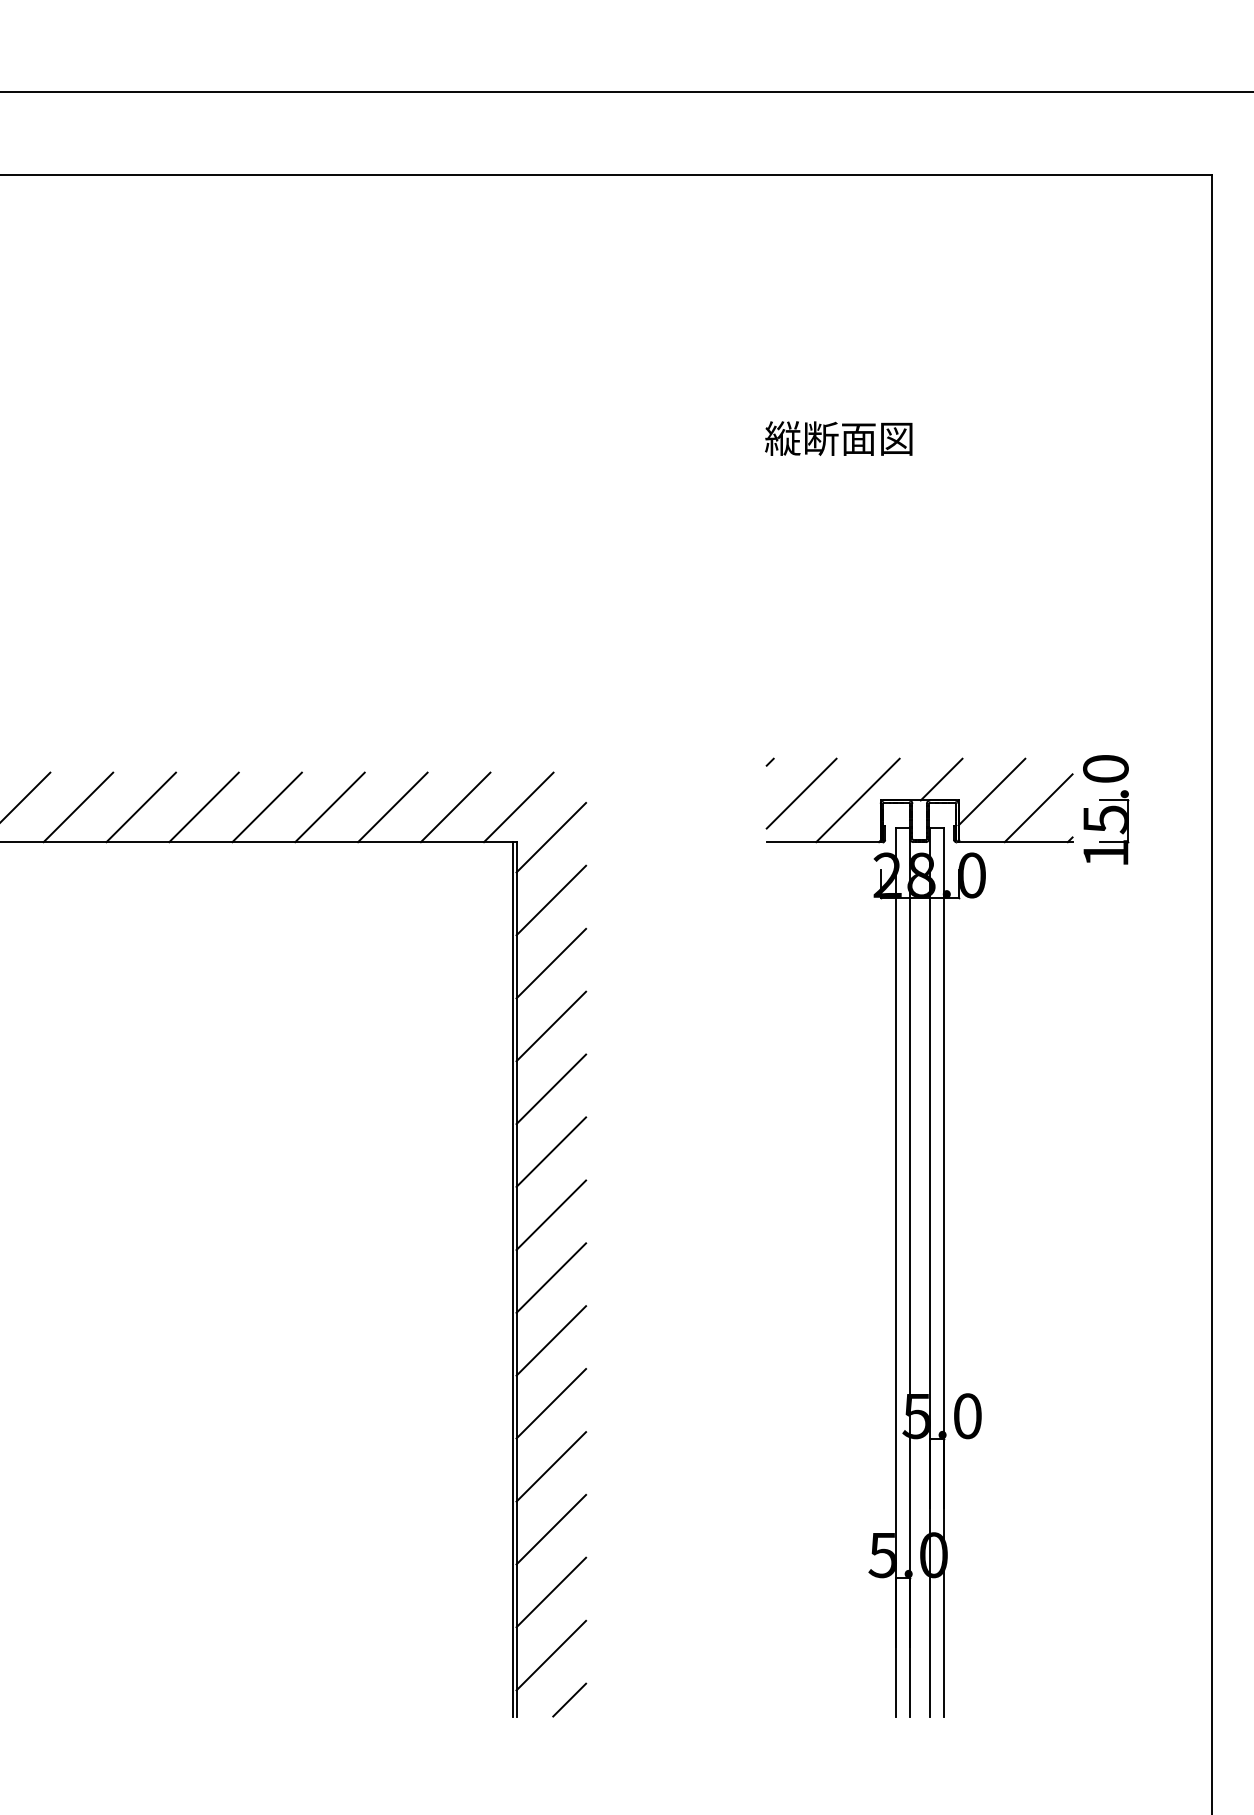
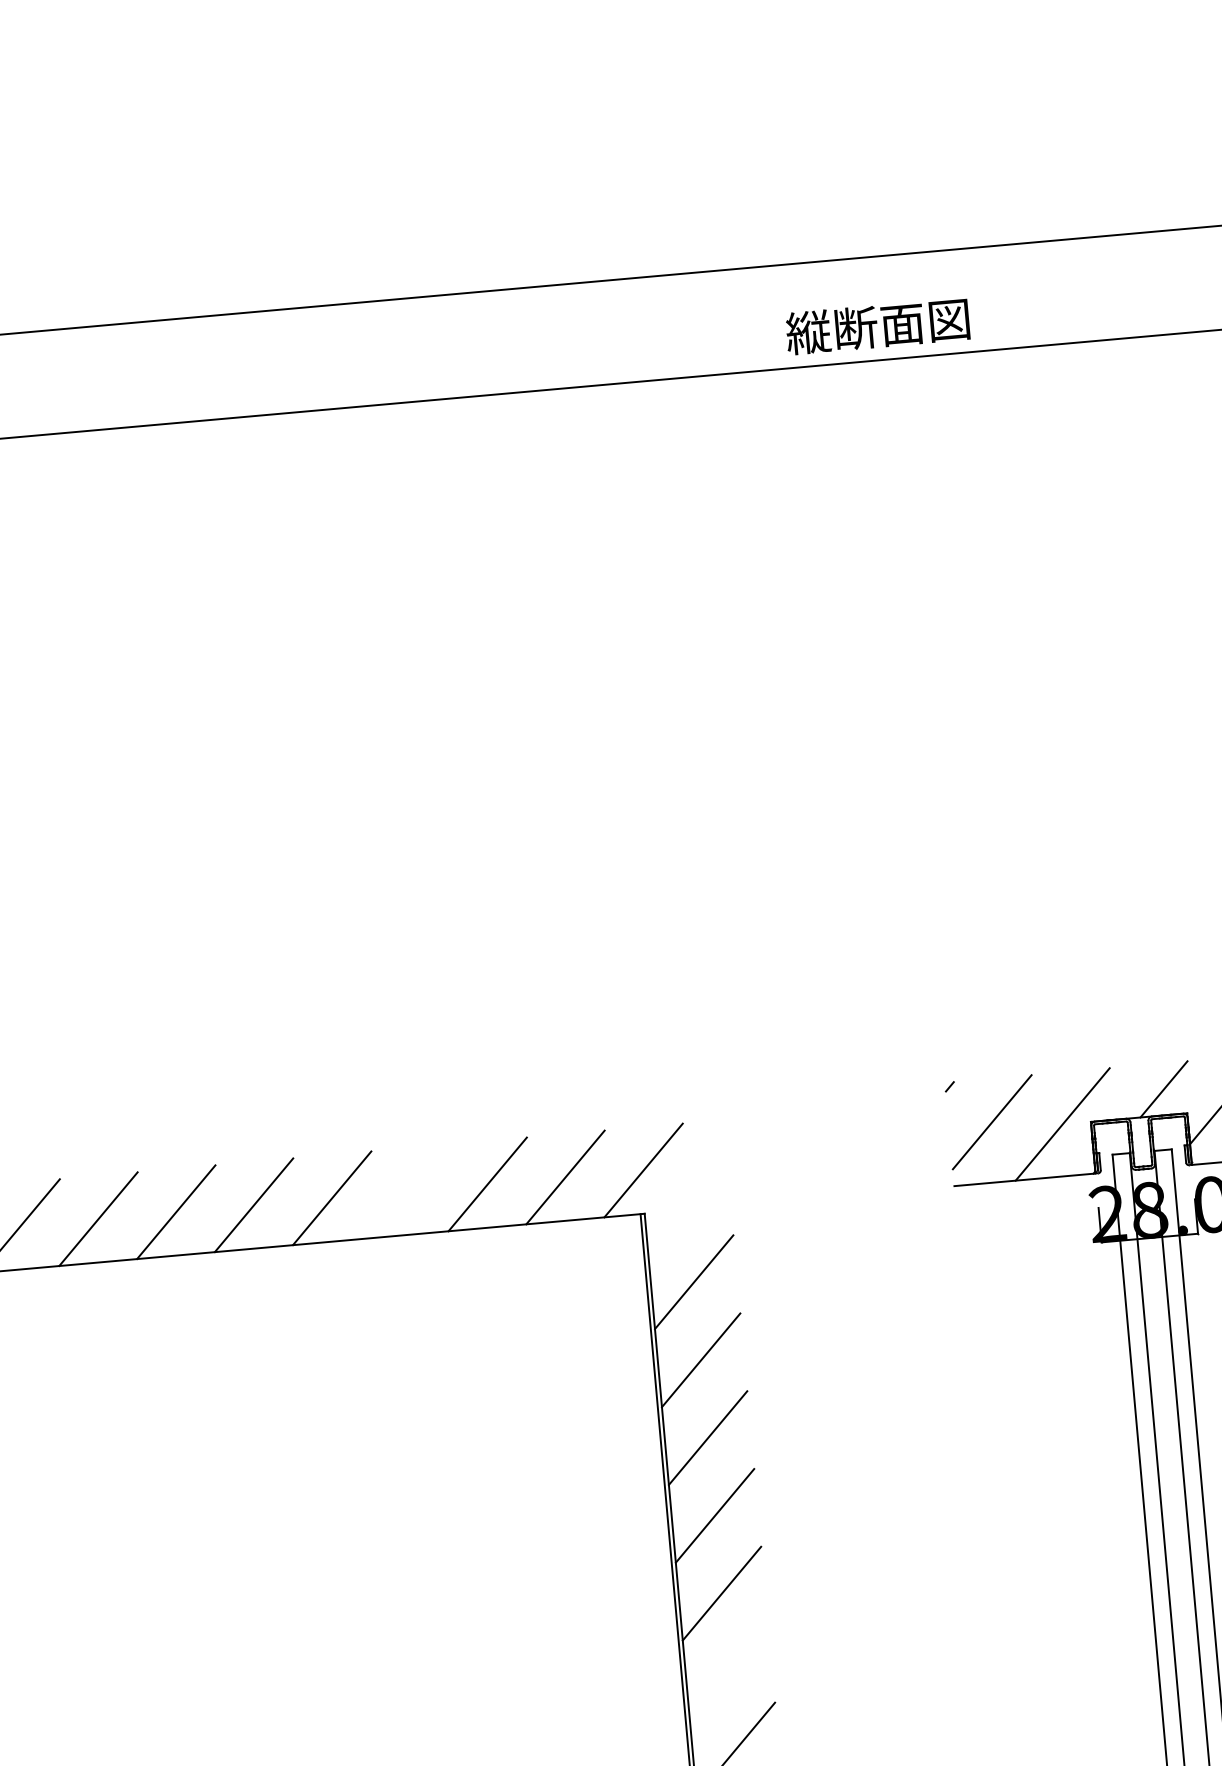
text: (838, 438) -> (877, 326), moved
line: (329, 807) -> (409, 1191), removed
line: (551, 837) -> (687, 1204), removed
line: (551, 1215) -> (729, 1672), removed

